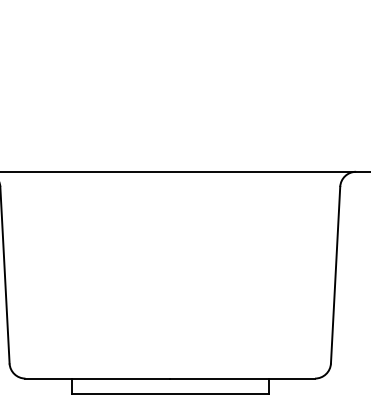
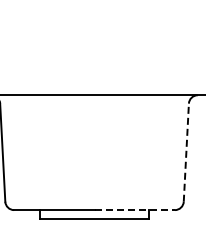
line: (335, 274) -> (186, 152), solid -> dashed
line: (244, 379) -> (135, 210), solid -> dashed

